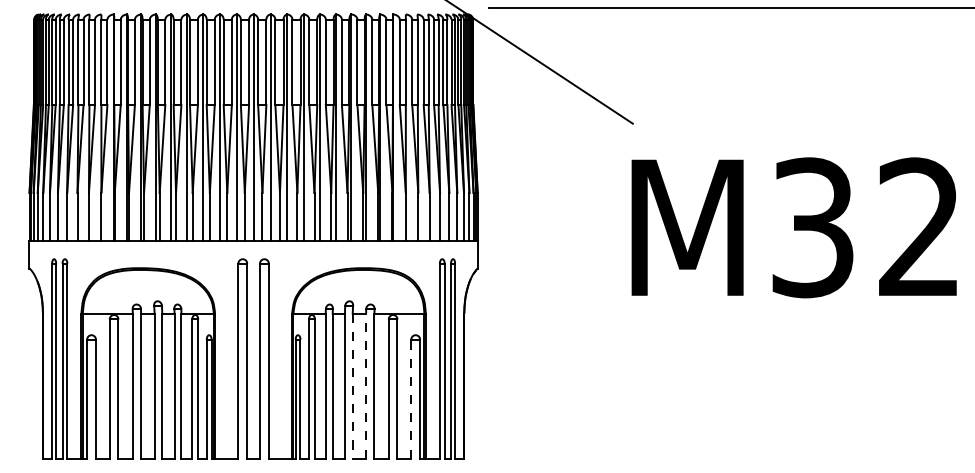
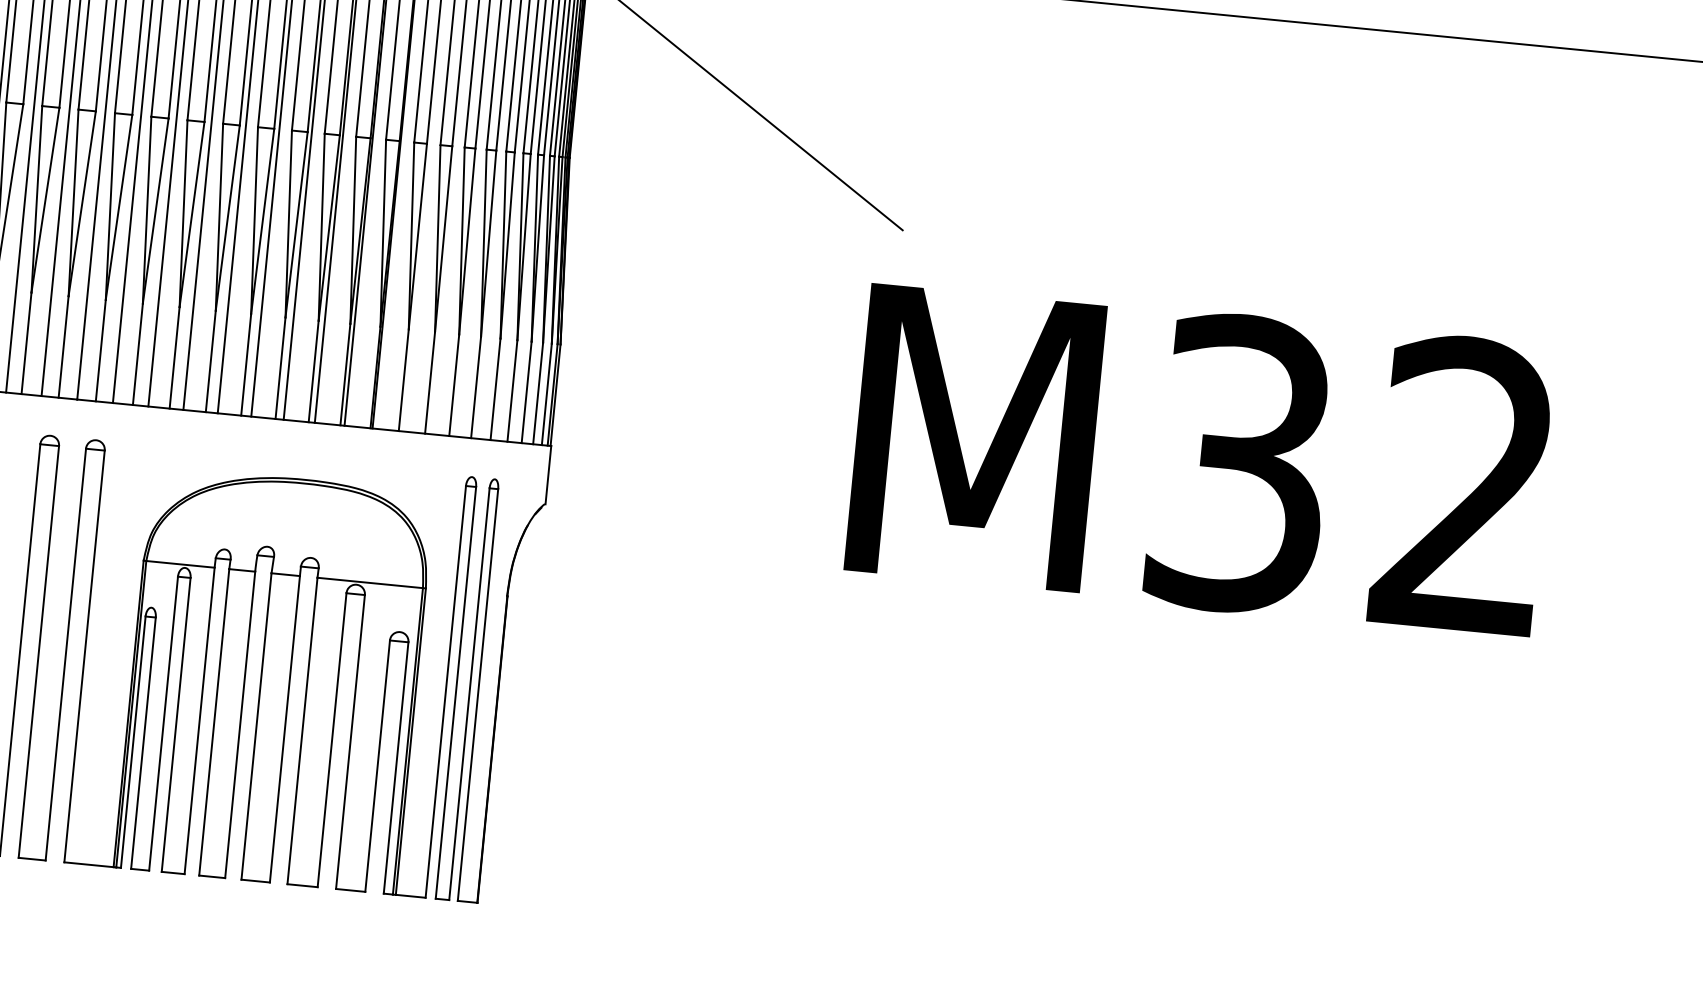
text: (793, 227) -> (1199, 459), moved
line: (352, 386) -> (255, 727), dashed -> solid
line: (366, 386) -> (285, 730), dashed -> solid
line: (411, 398) -> (378, 764), dashed -> solid

